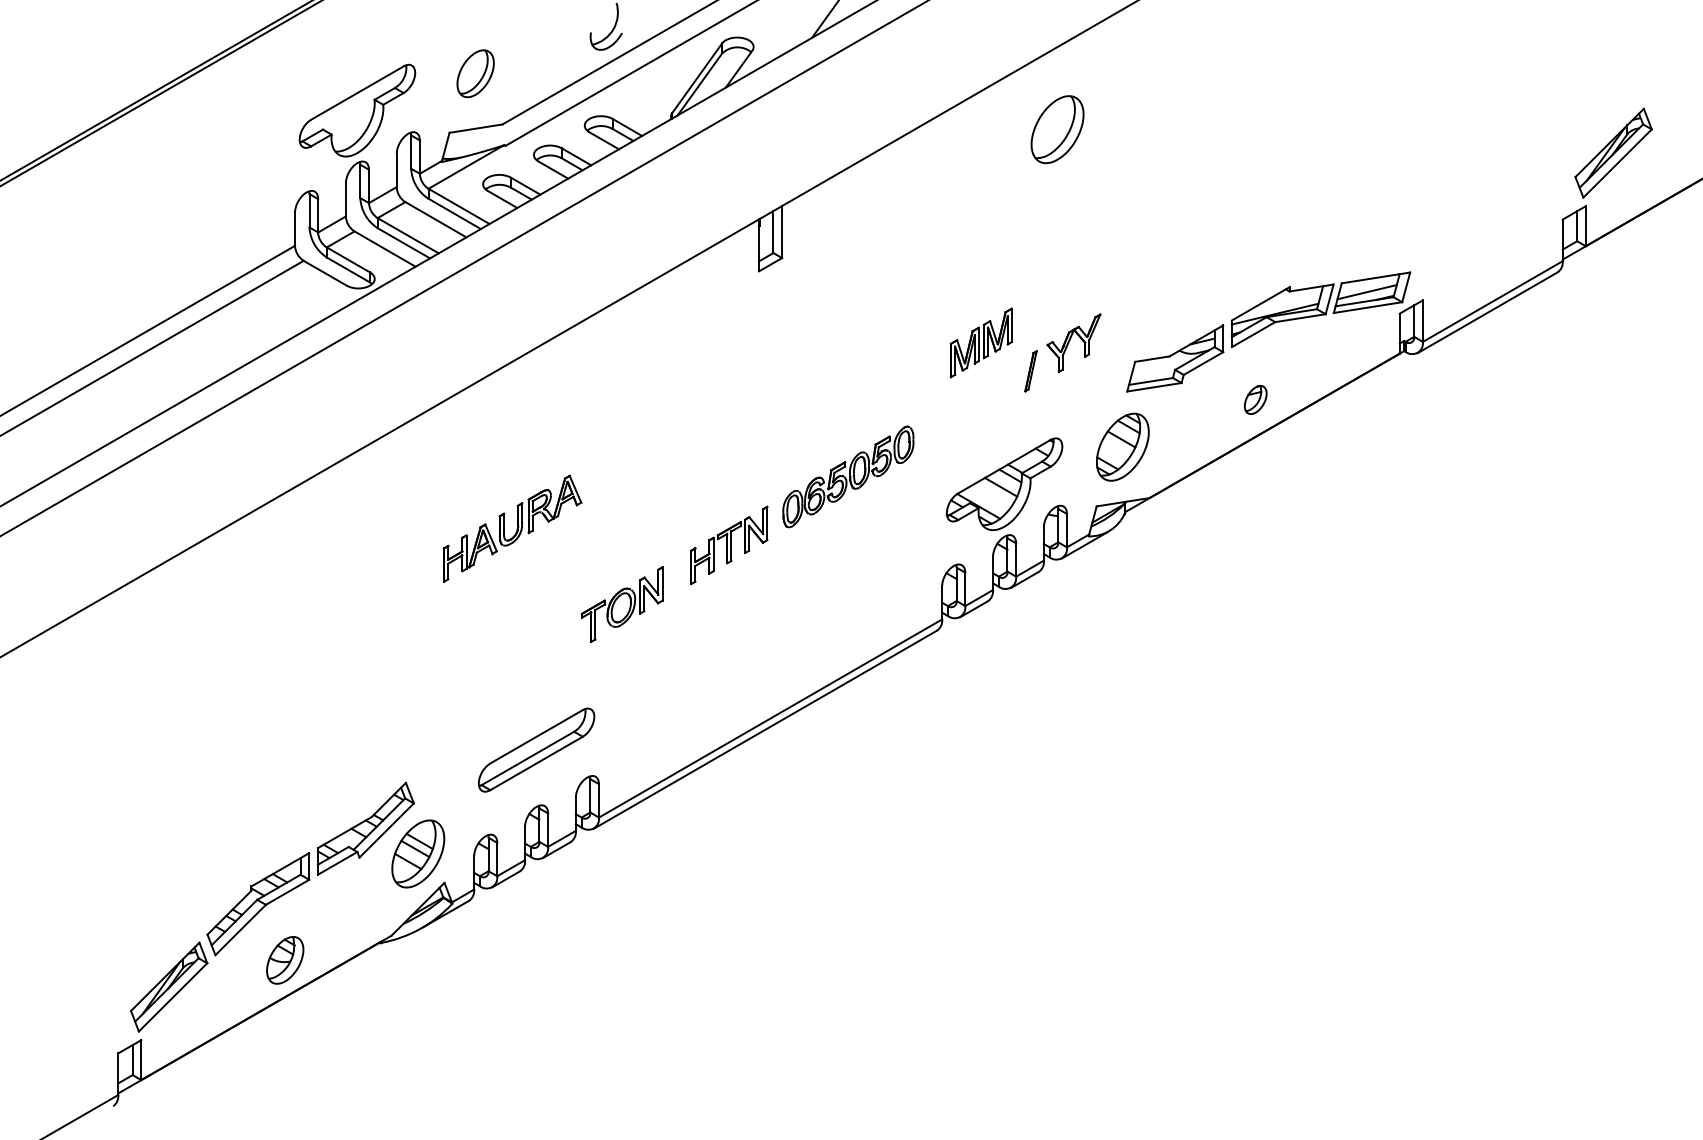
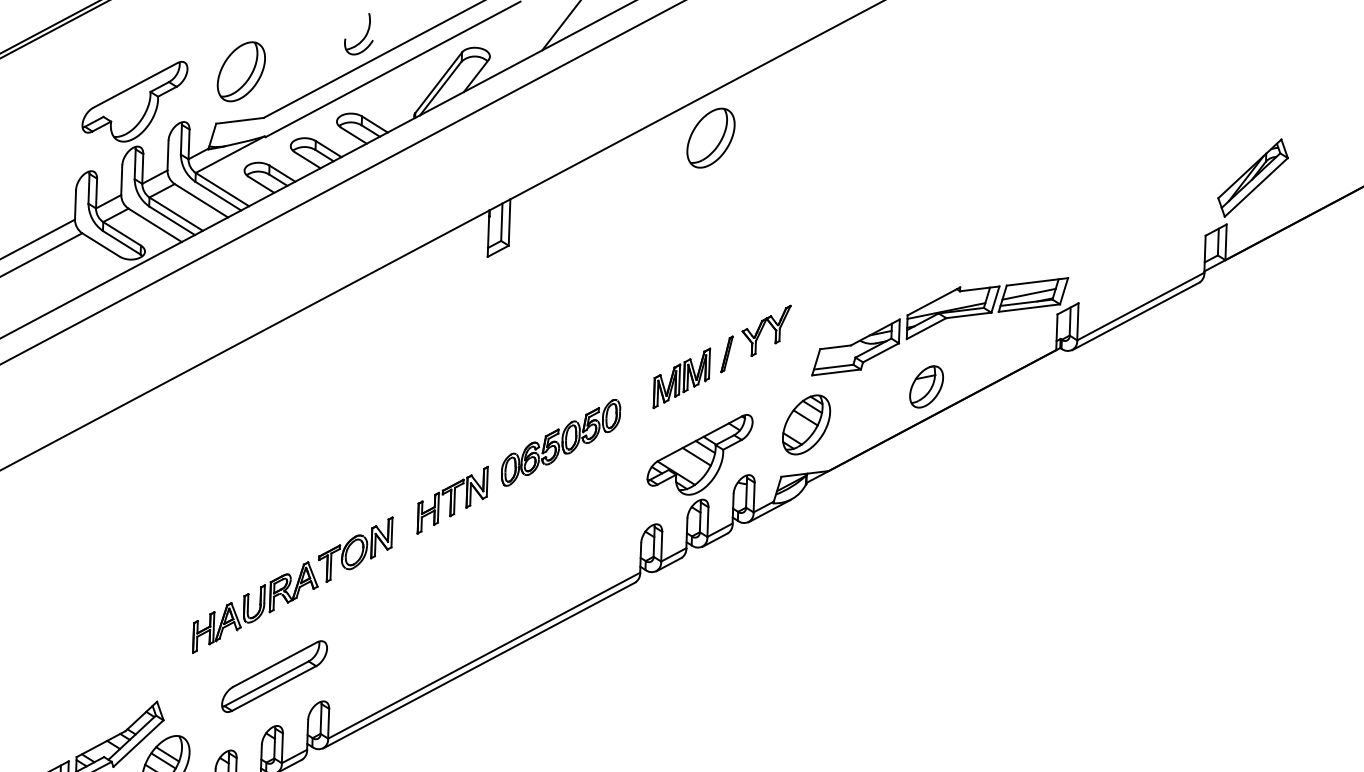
part: (475, 73) -> (241, 71), size x1.43
part: (1057, 129) -> (710, 138), moved
part: (980, 342) -> (681, 377), moved
part: (1255, 399) -> (926, 386), size x1.67
part: (512, 528) -> (255, 607), moved

